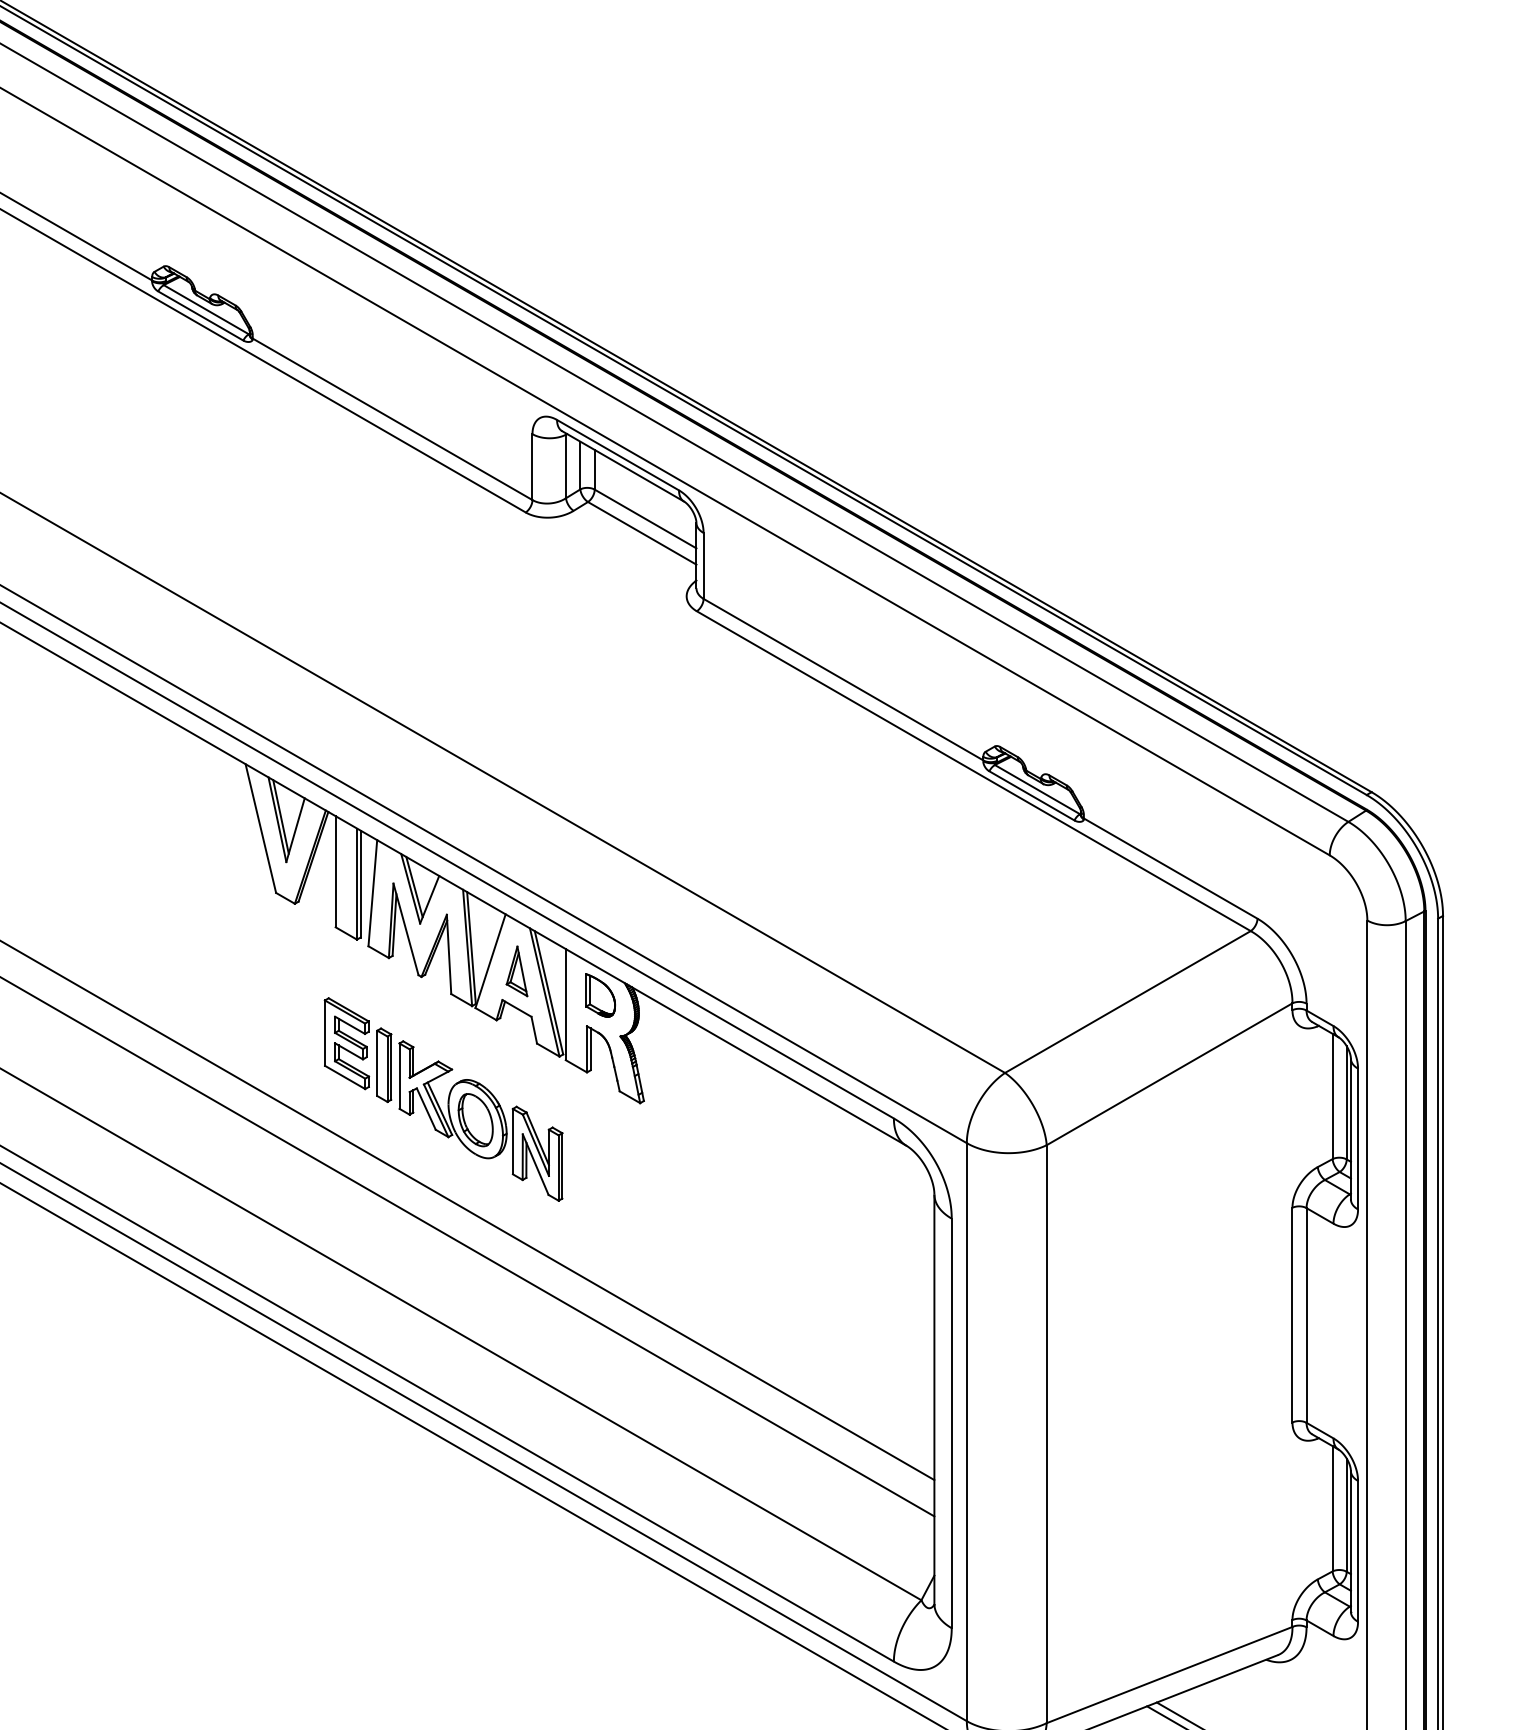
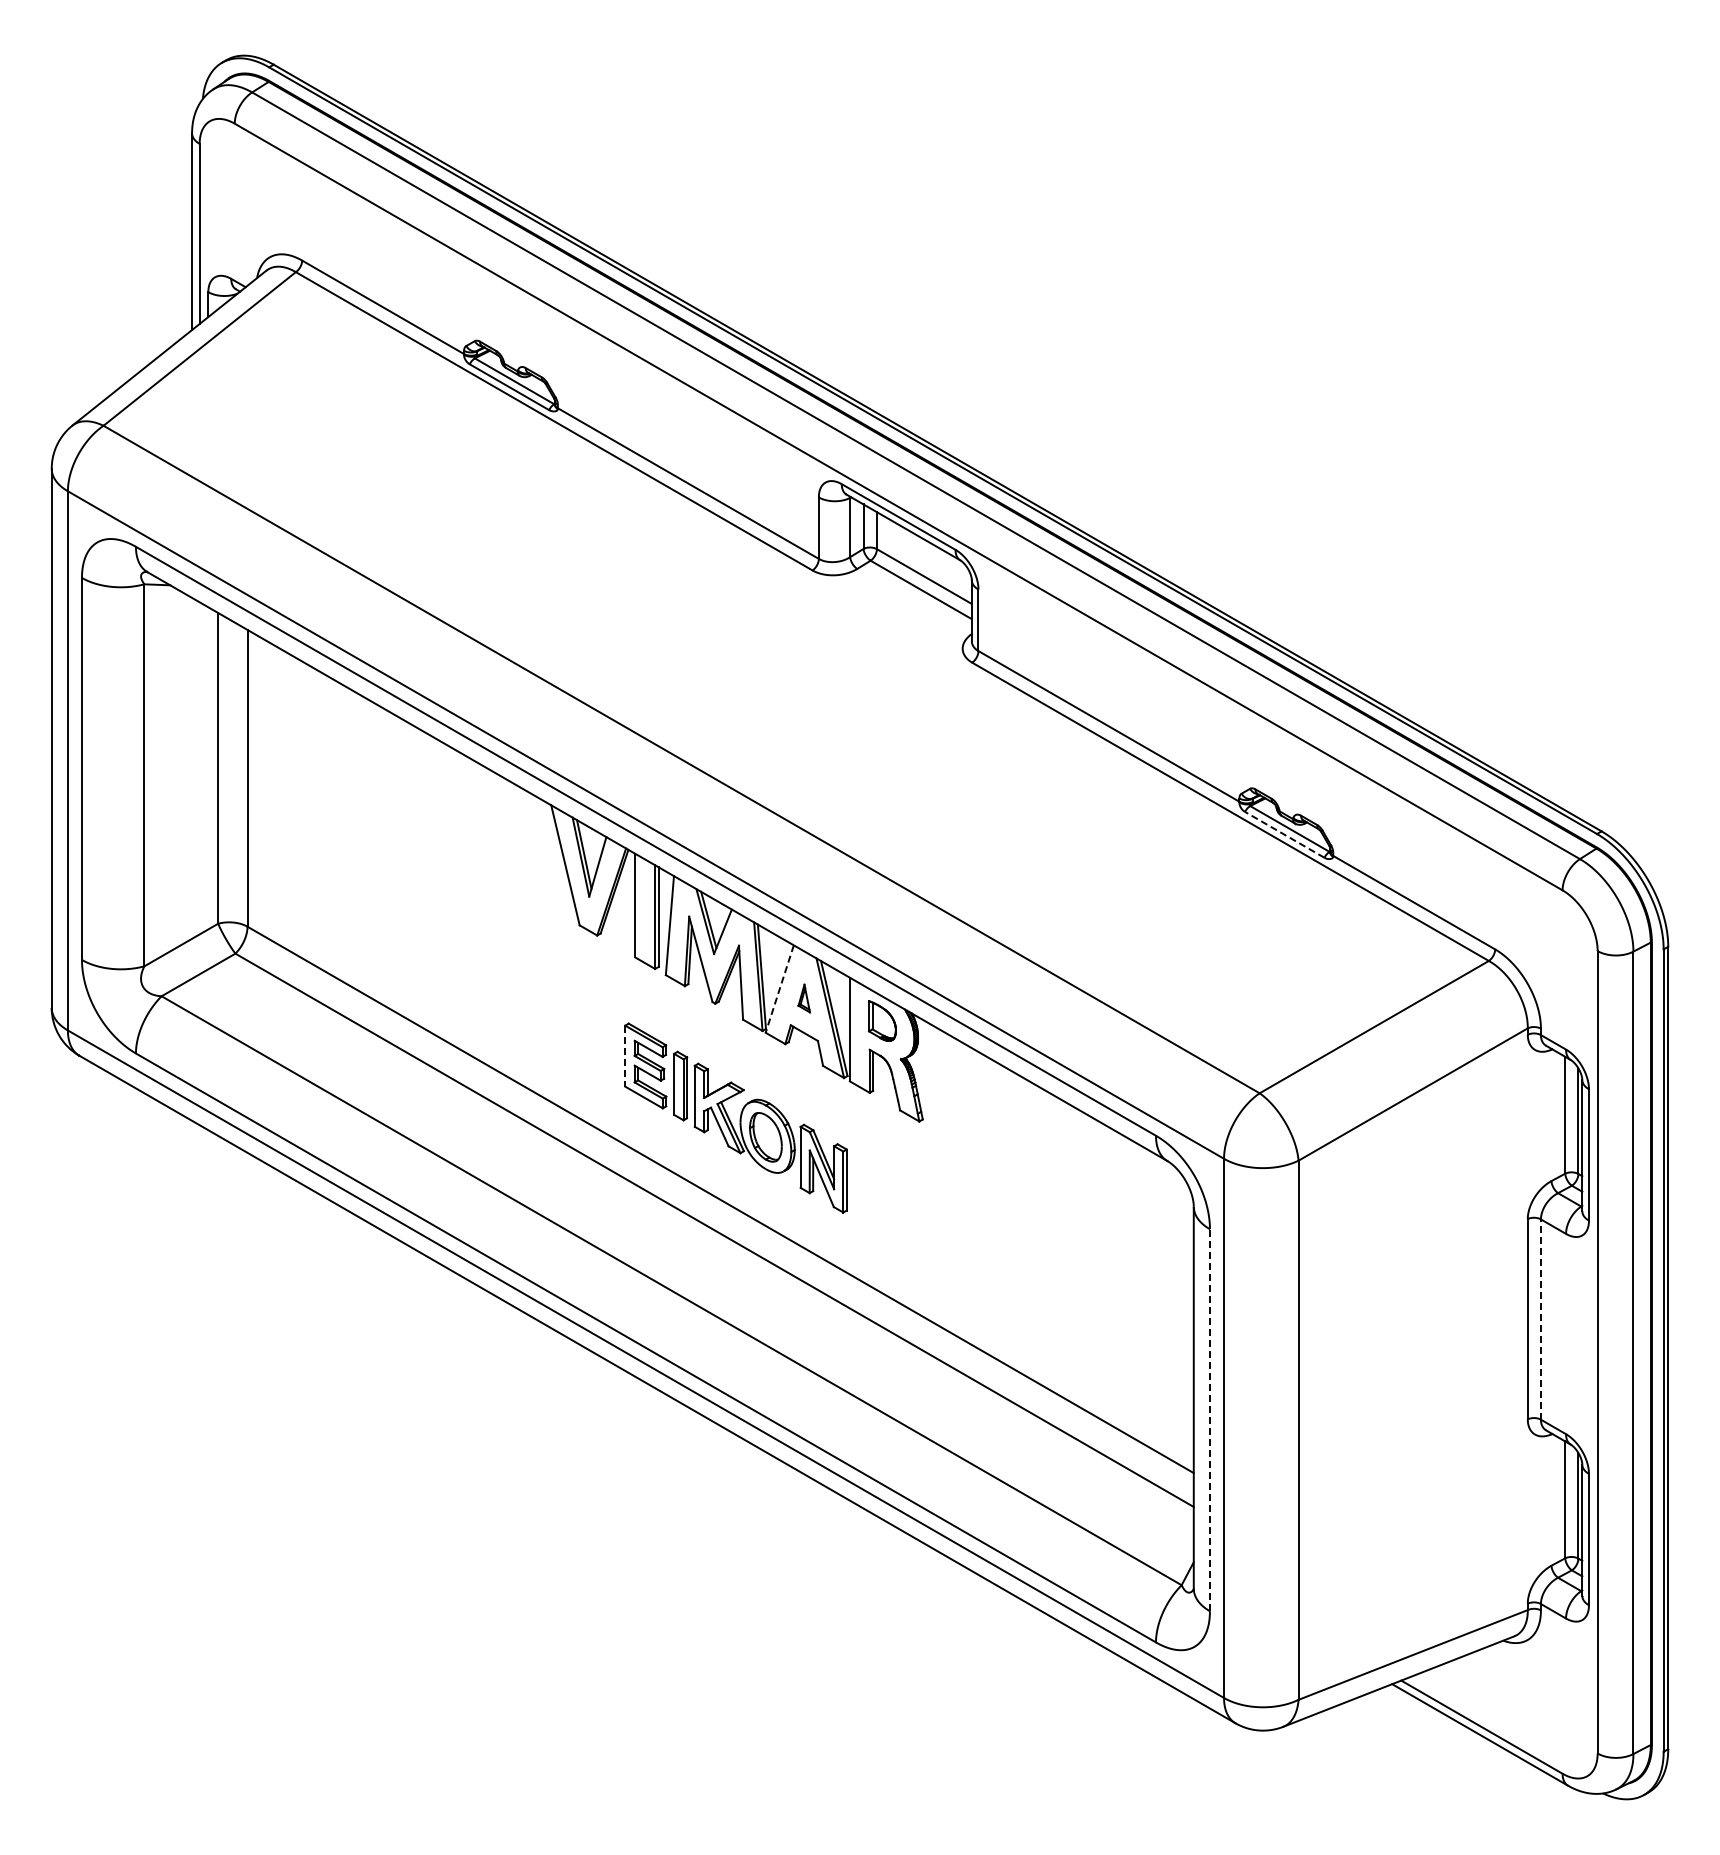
line: (1031, 795) -> (1284, 834), solid -> dashed
line: (490, 961) -> (779, 989), solid -> dashed
part: (516, 971) -> (803, 998), size x0.6
line: (325, 1033) -> (625, 1056), solid -> dashed
line: (1306, 1315) -> (1540, 1319), solid -> dashed
line: (951, 1422) -> (1209, 1419), solid -> dashed

